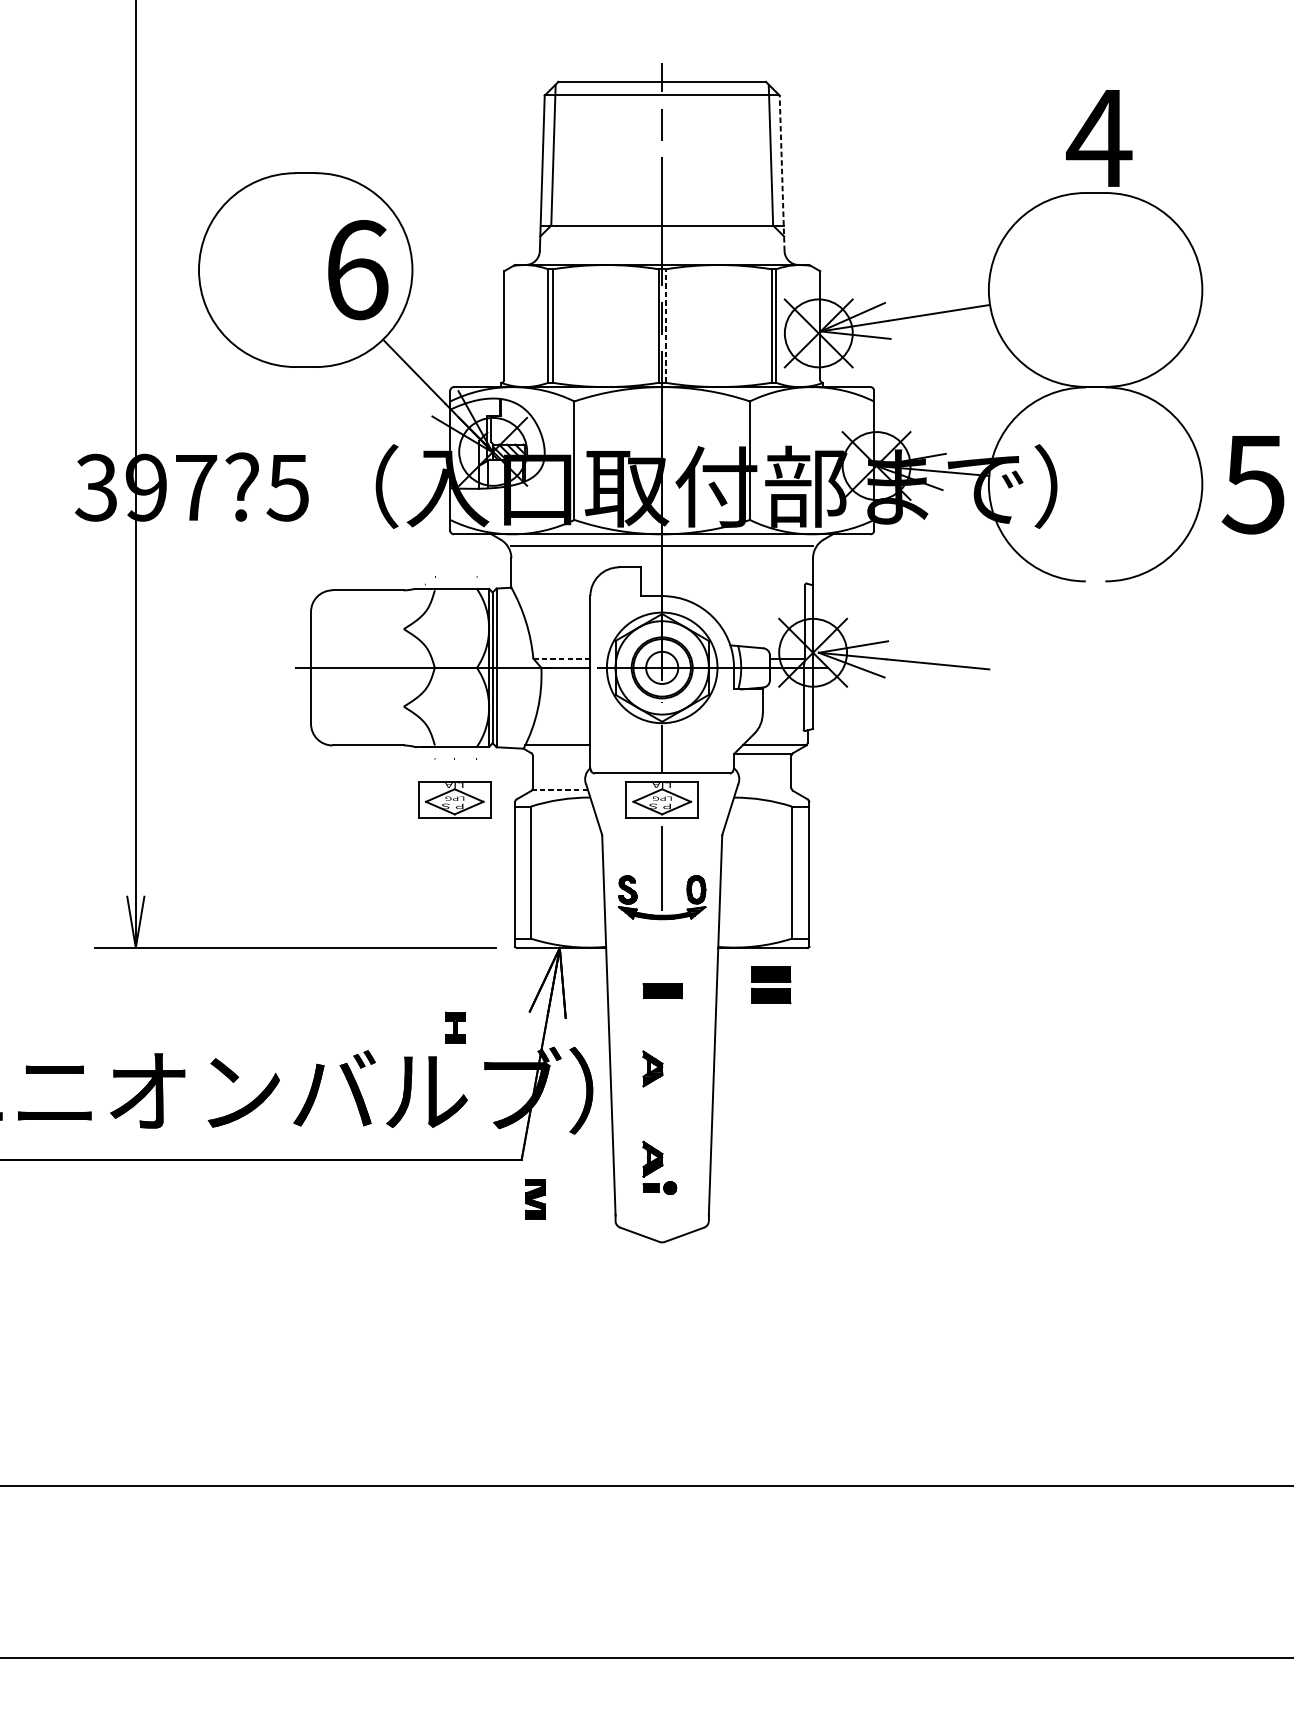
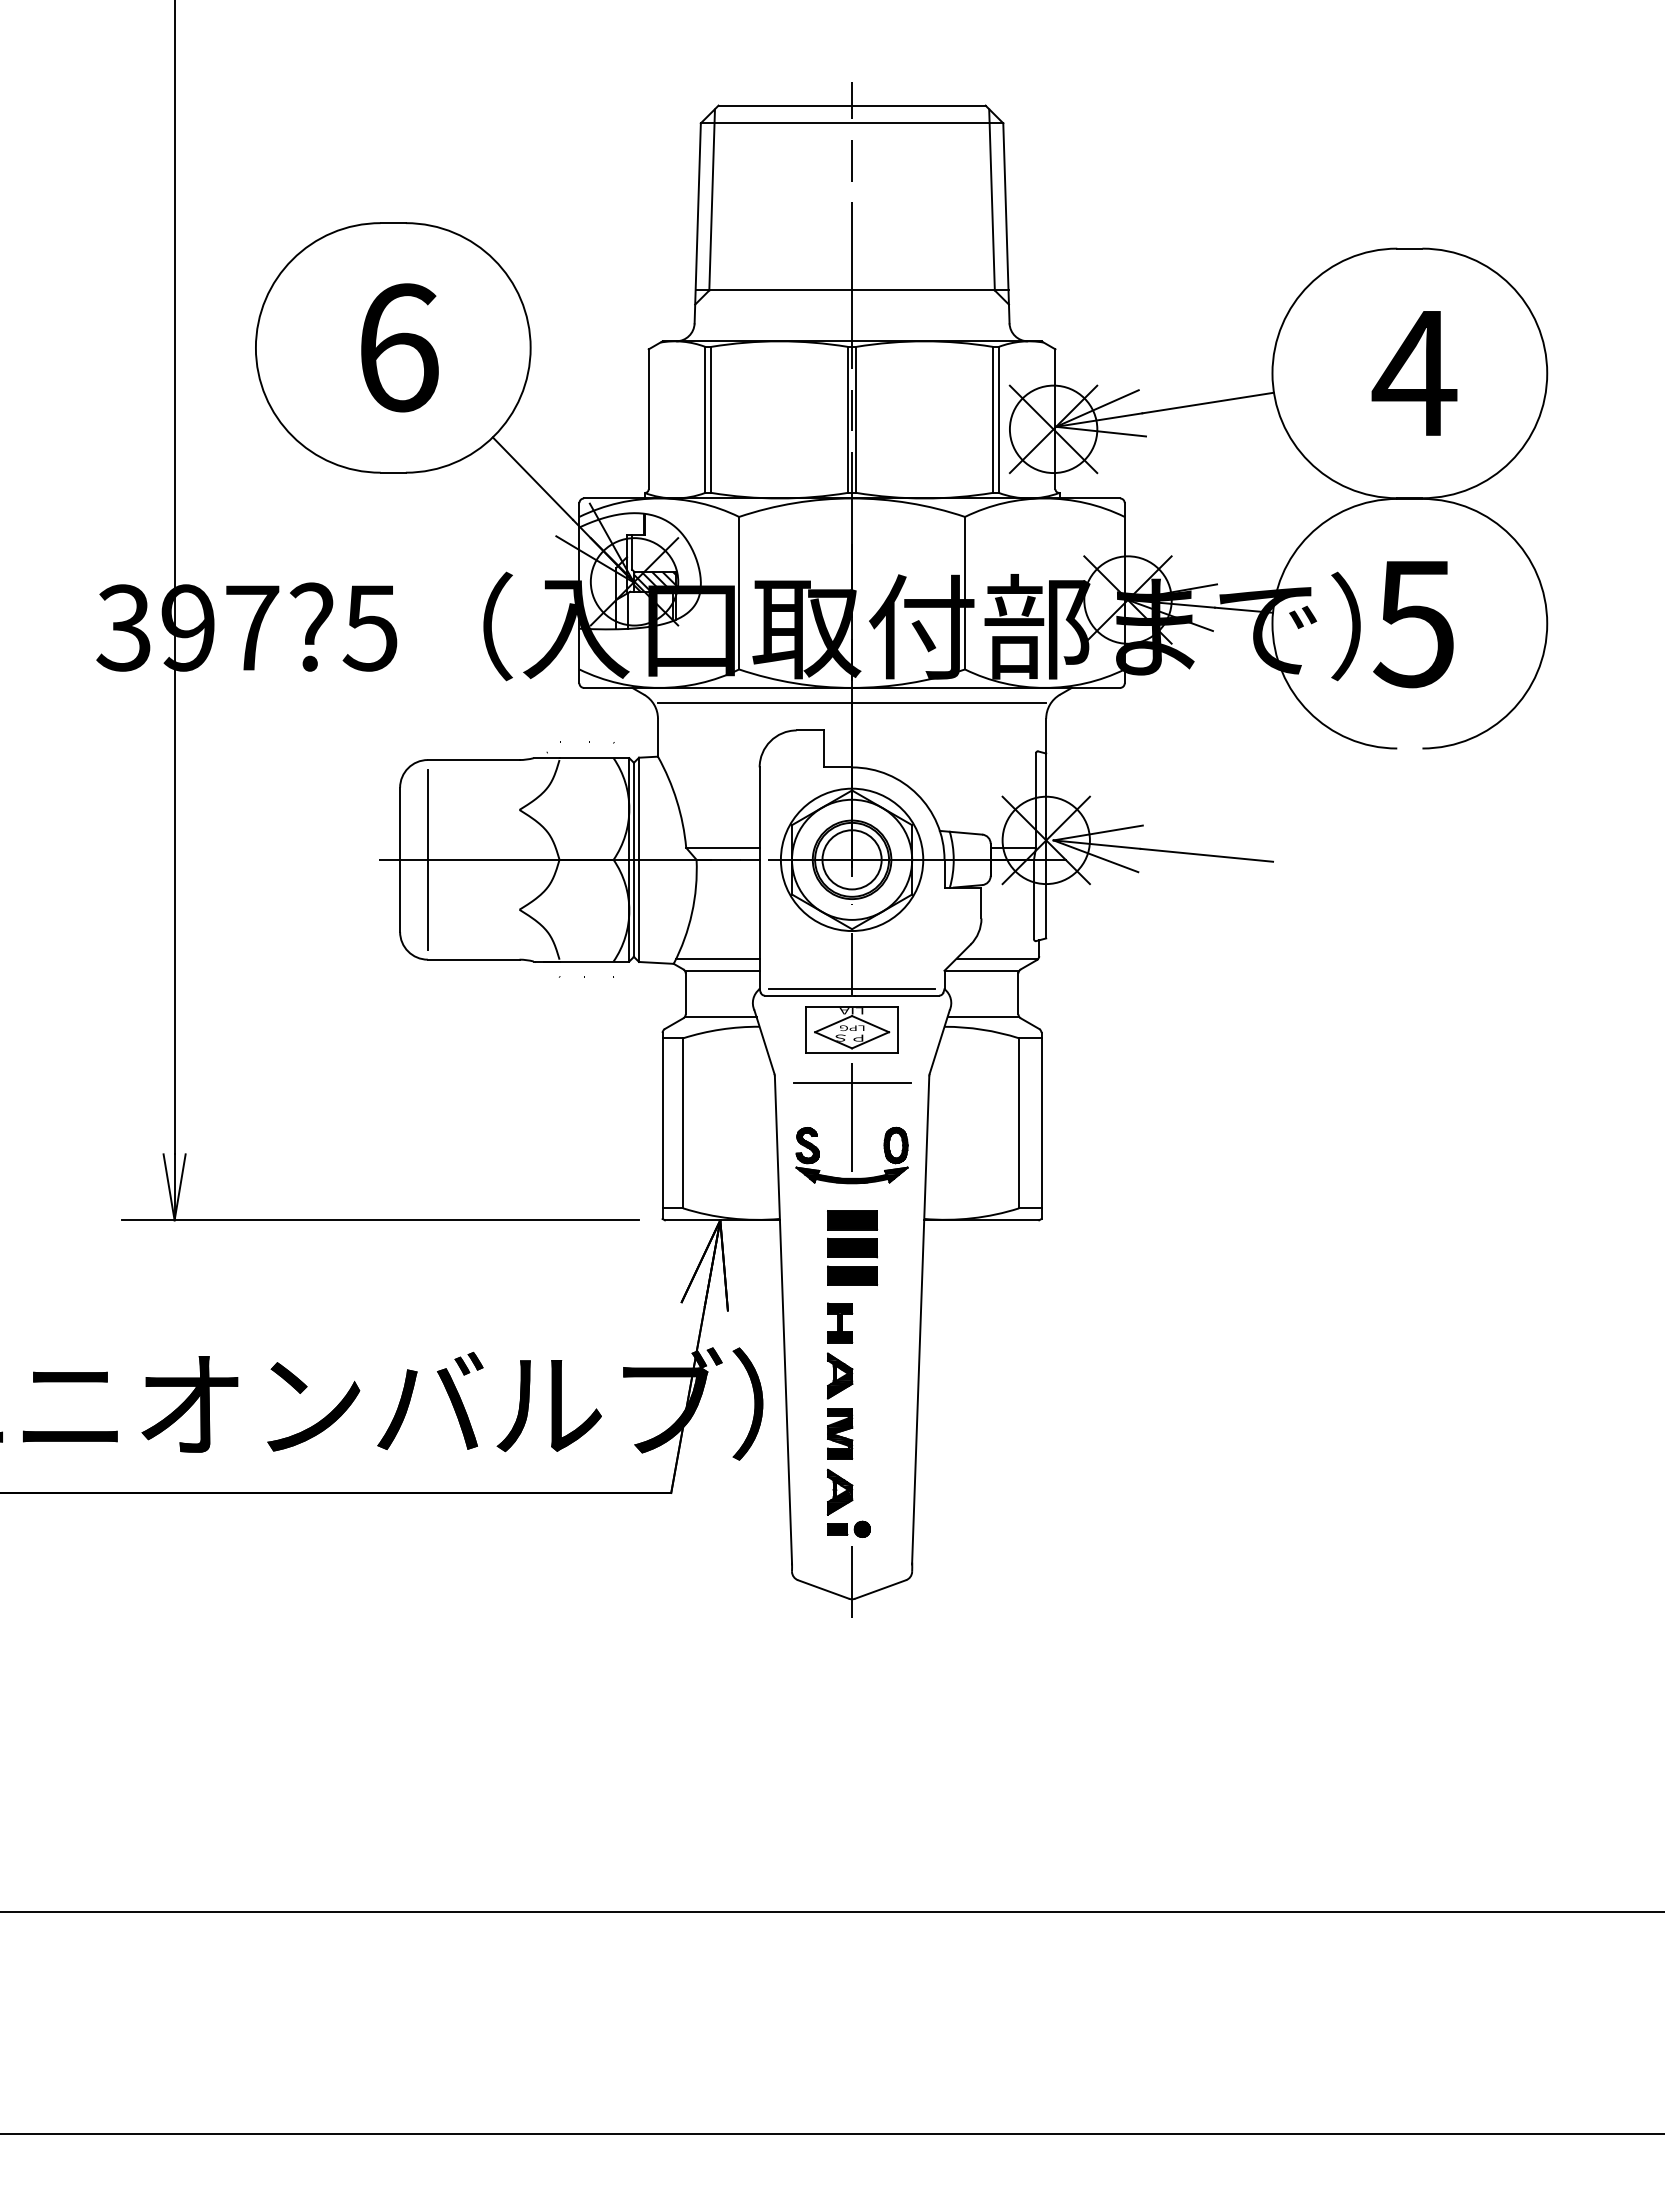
text: (1099, 138) -> (1414, 373), moved
line: (782, 172) -> (1006, 222), dashed -> solid
text: (357, 269) -> (399, 347), moved
line: (665, 325) -> (856, 419), dashed -> solid
text: (1253, 485) -> (1413, 624), moved
line: (561, 658) -> (722, 847), dashed -> solid
line: (332, 667) -> (427, 859), added
circle: (661, 667) -> (851, 859), size x1.43
line: (561, 753) -> (722, 970), added
line: (661, 768) -> (851, 989), added
line: (559, 789) -> (720, 1016), dashed -> solid
line: (763, 789) -> (982, 1016), added
part: (454, 799) -> (584, 1029), removed
line: (661, 840) -> (851, 1082), added
part: (771, 985) -> (852, 1234), moved
part: (455, 1027) -> (840, 1322), moved
part: (535, 1199) -> (840, 1433), moved
line: (662, 1228) -> (852, 1581), added

